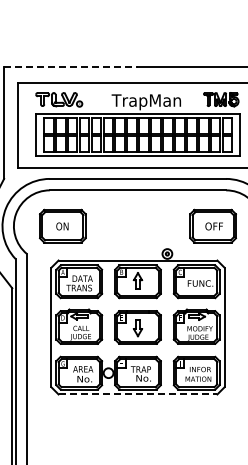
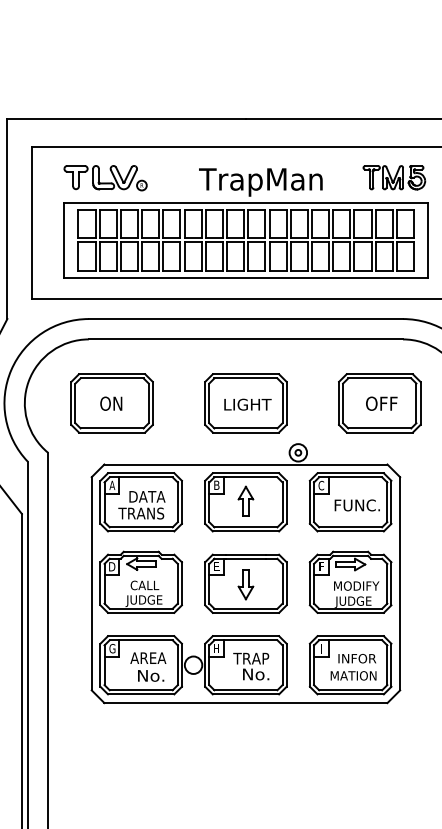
line: (71, 66) -> (127, 118), dashed -> solid
part: (137, 225) -> (245, 402), added
line: (138, 394) -> (246, 703), dashed -> solid

